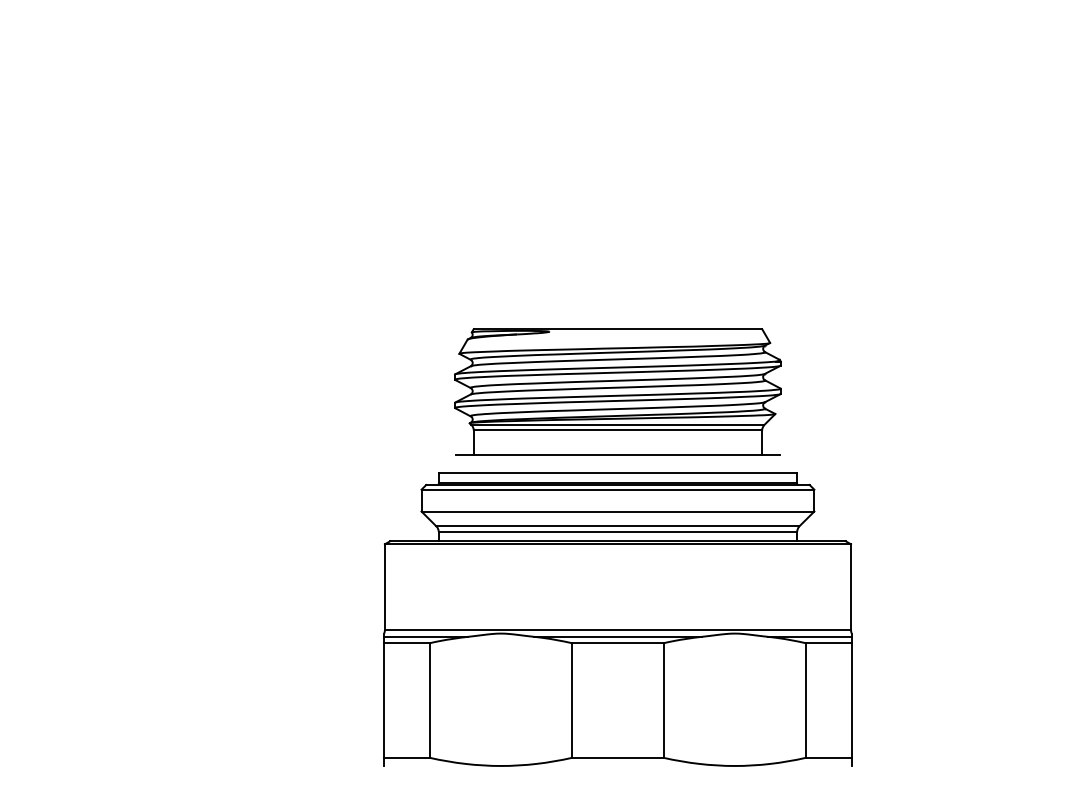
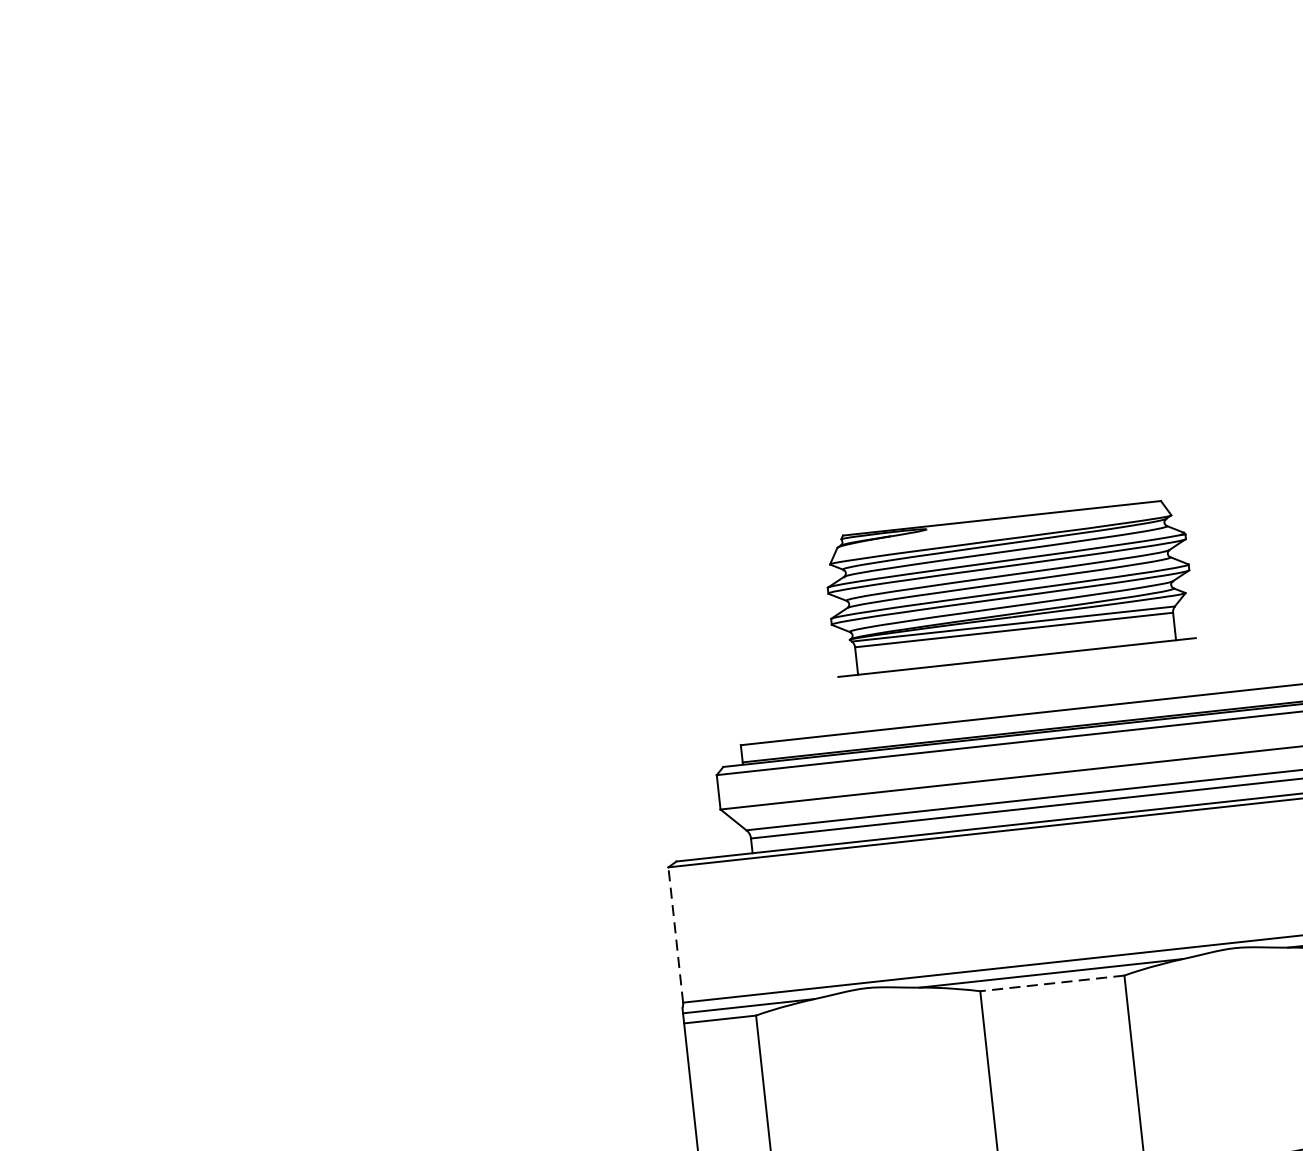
part: (617, 391) -> (1008, 586), size x0.7
line: (384, 587) -> (675, 935), solid -> dashed
line: (617, 643) -> (1051, 983), solid -> dashed

